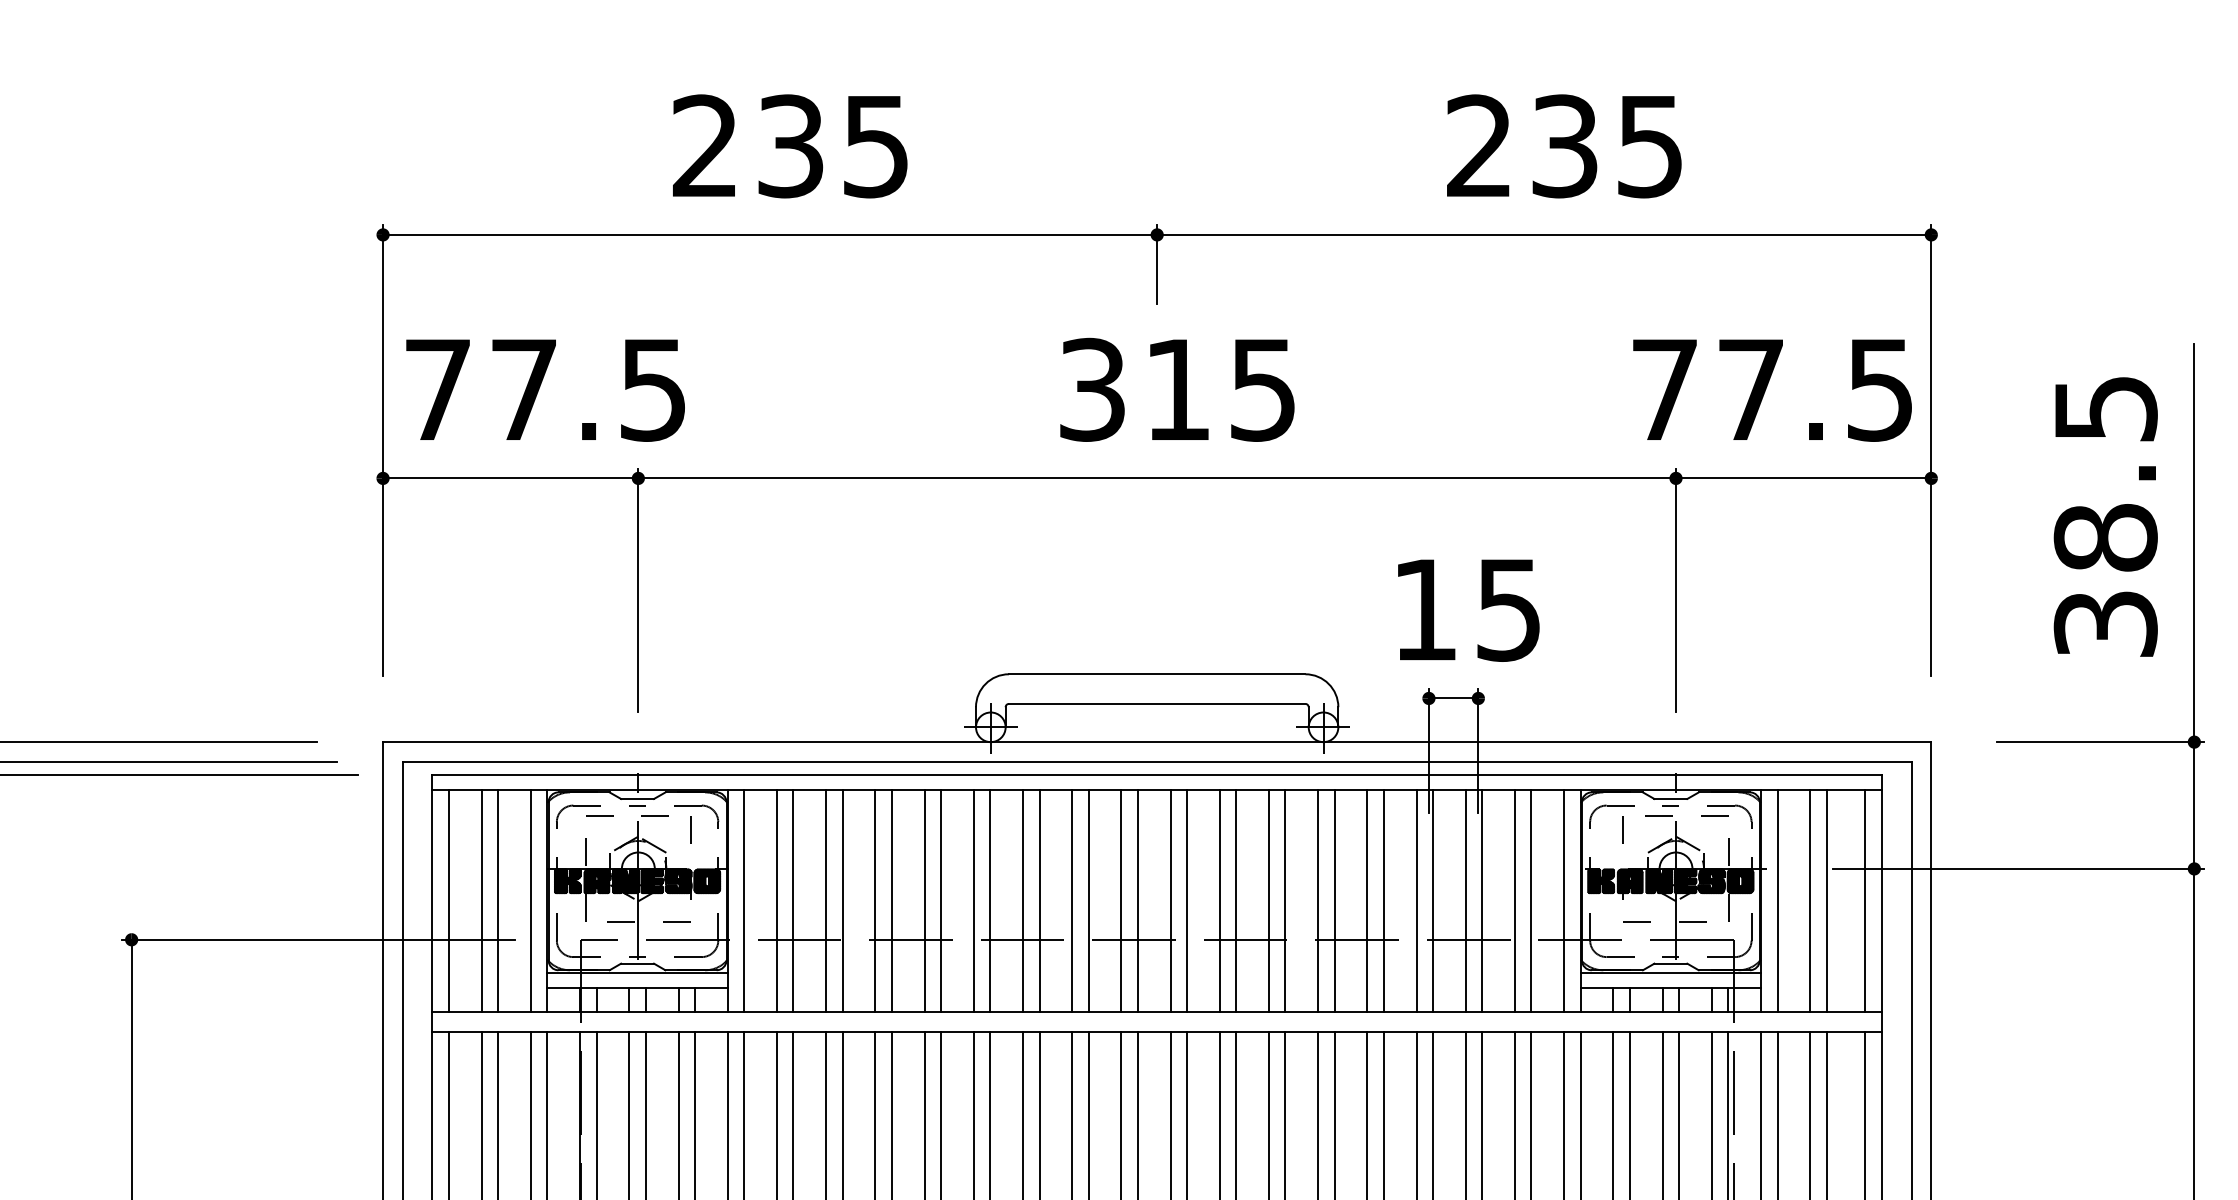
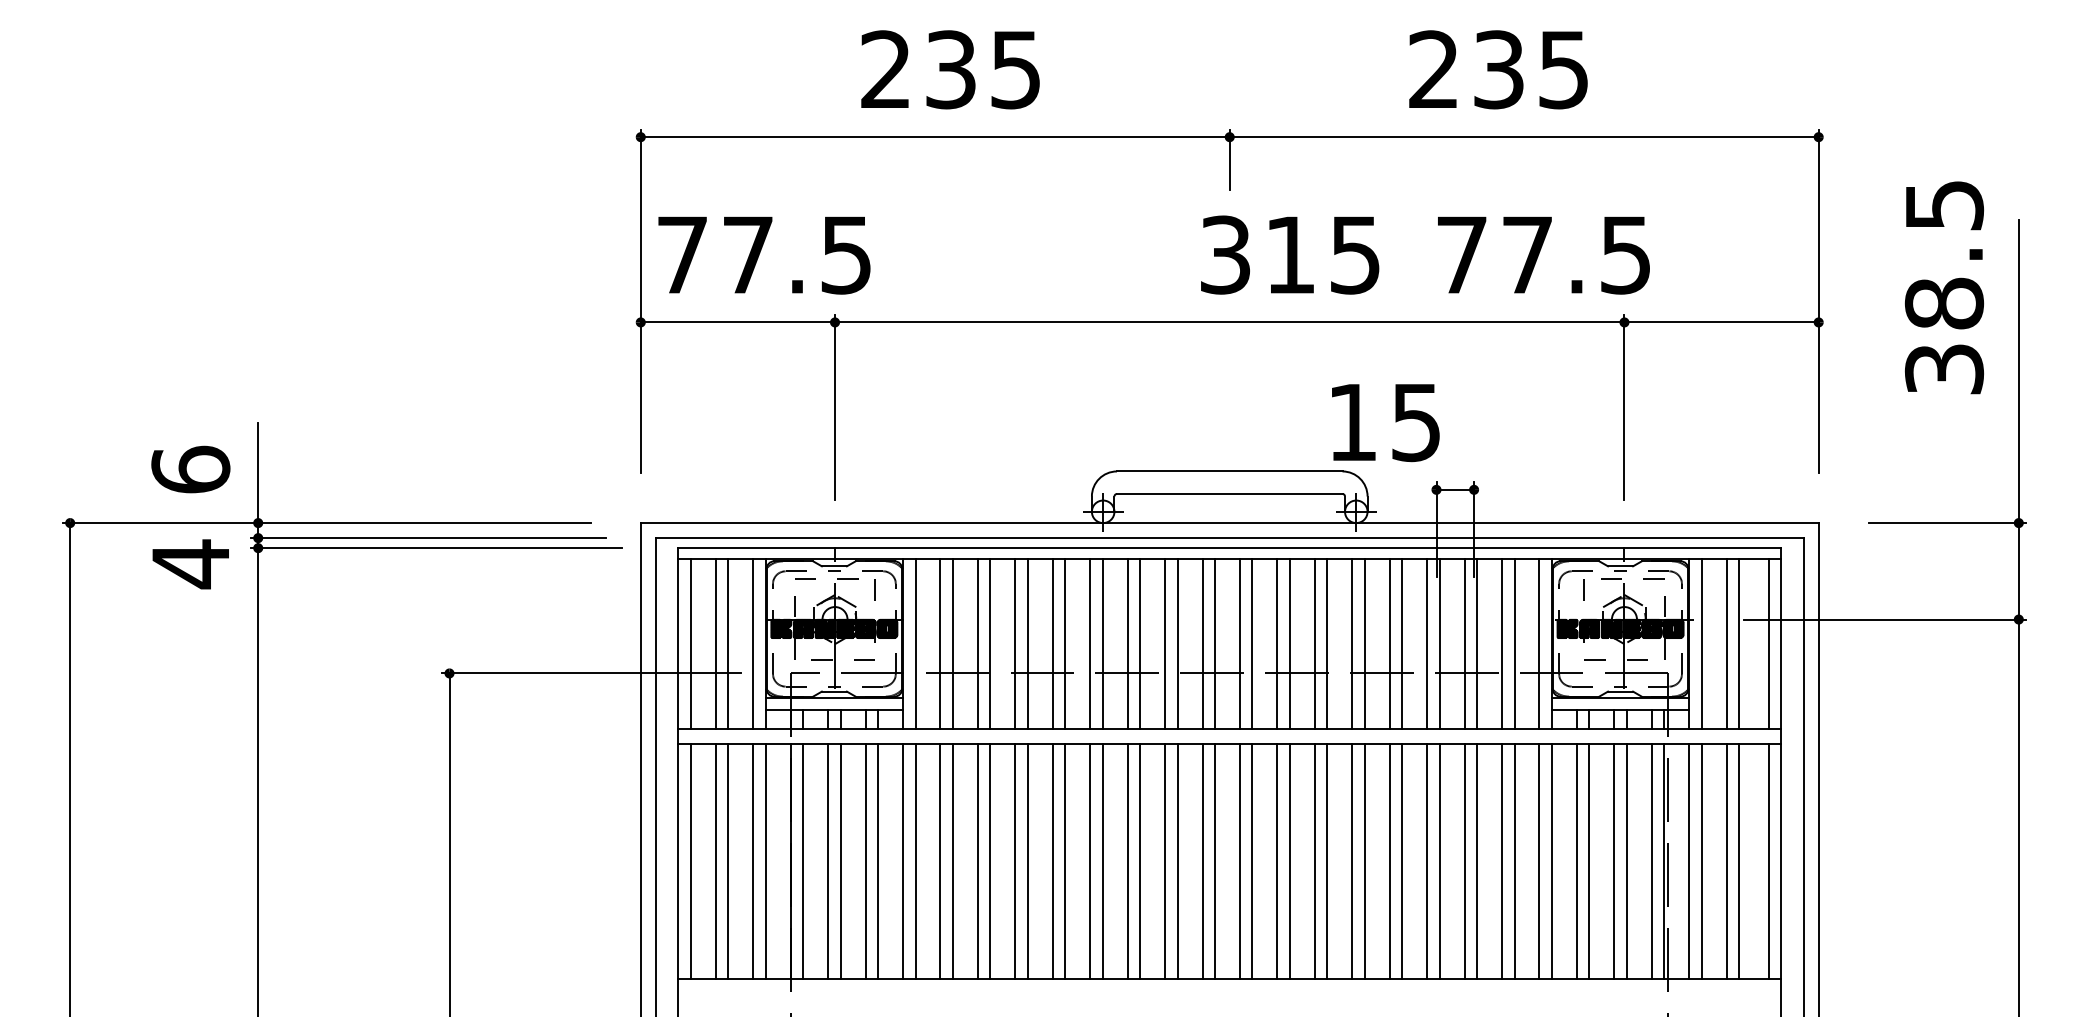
text: (1564, 145) -> (1498, 69), moved
text: (1177, 389) -> (1290, 254), moved
text: (1772, 390) -> (1543, 255), moved
text: (2105, 516) -> (1944, 287), moved
text: (1468, 611) -> (1385, 423), moved

